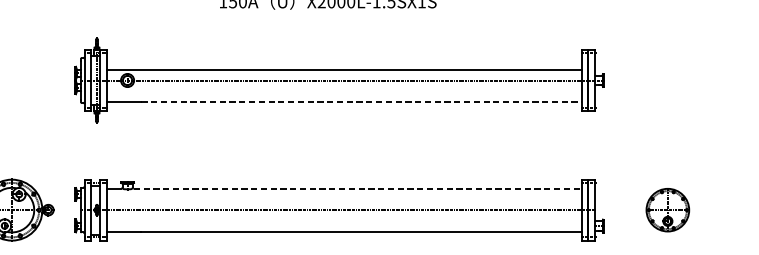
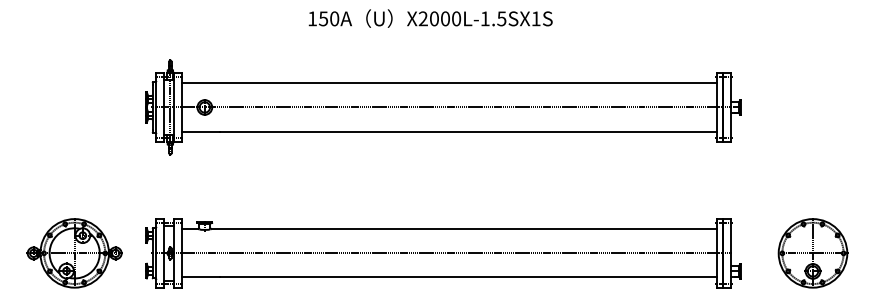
line: (344, 69) -> (448, 83), moved
line: (362, 101) -> (469, 131), dashed -> solid
line: (358, 188) -> (464, 229), dashed -> solid
part: (667, 210) -> (812, 253), size x1.43

